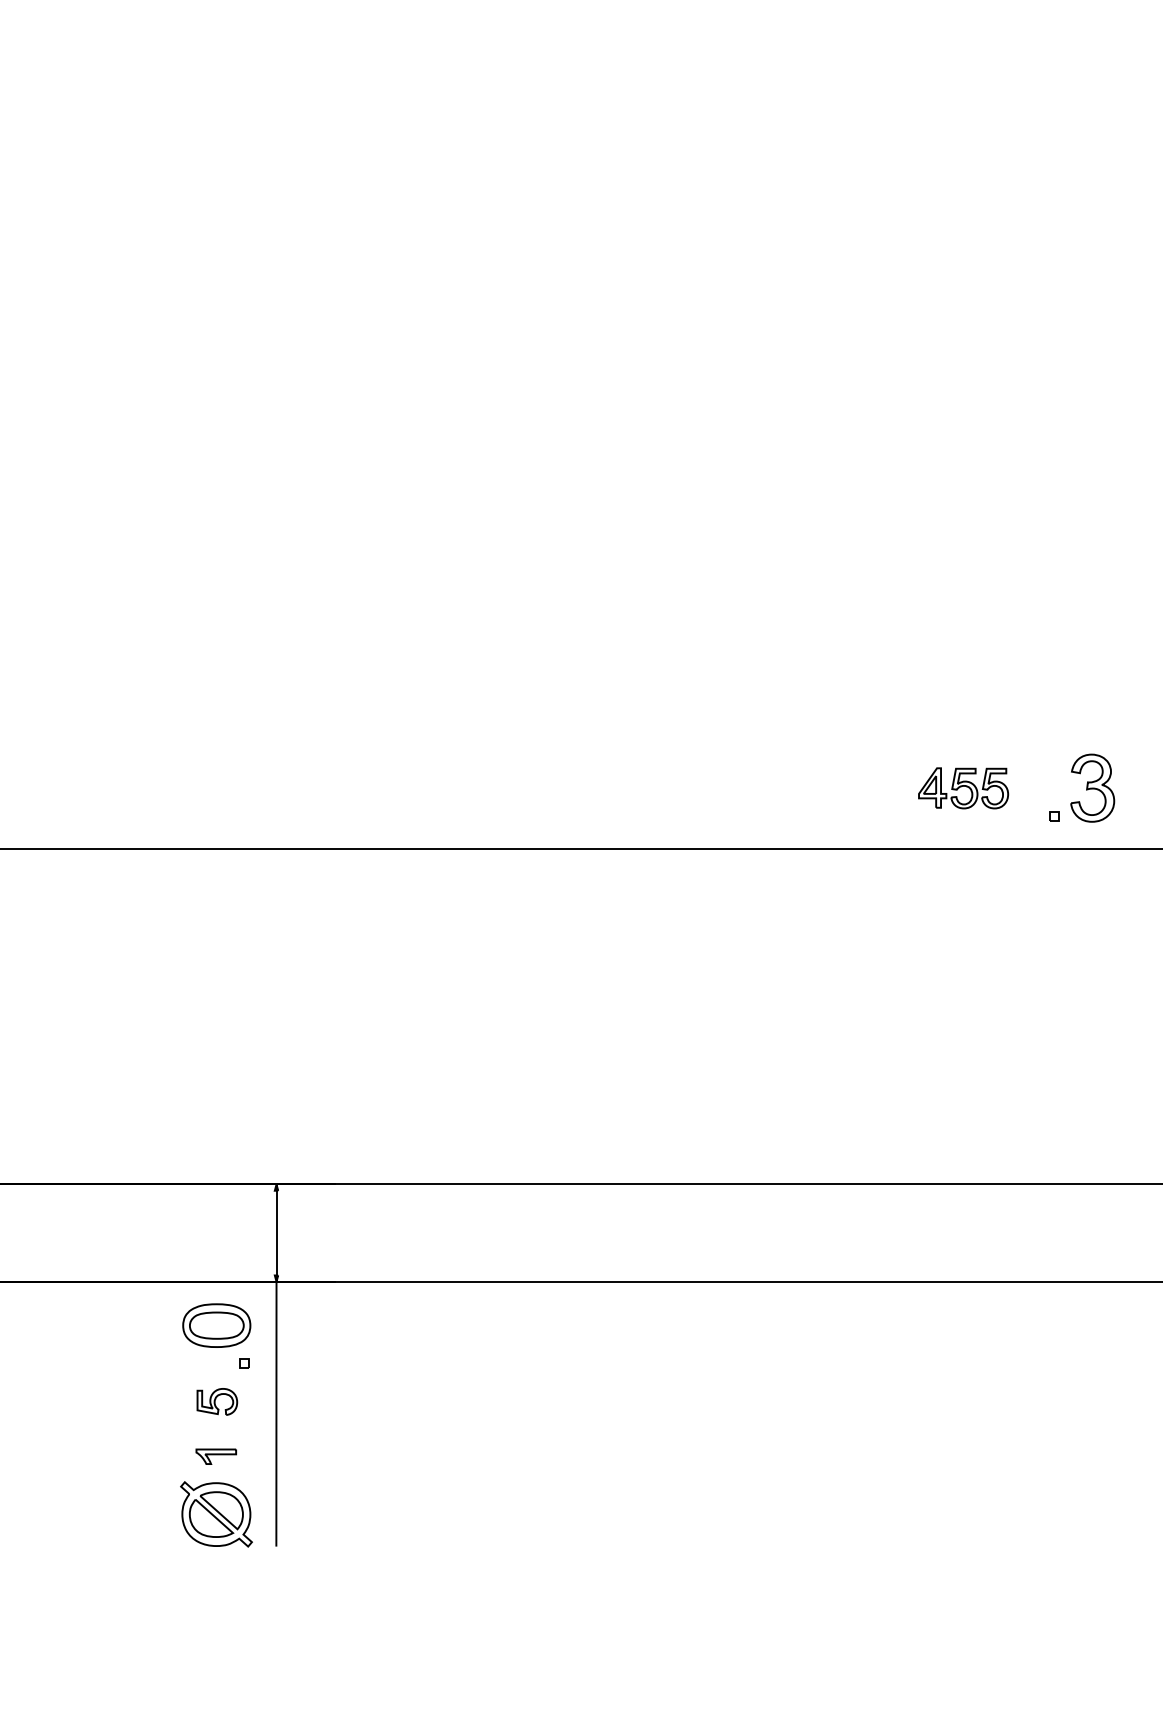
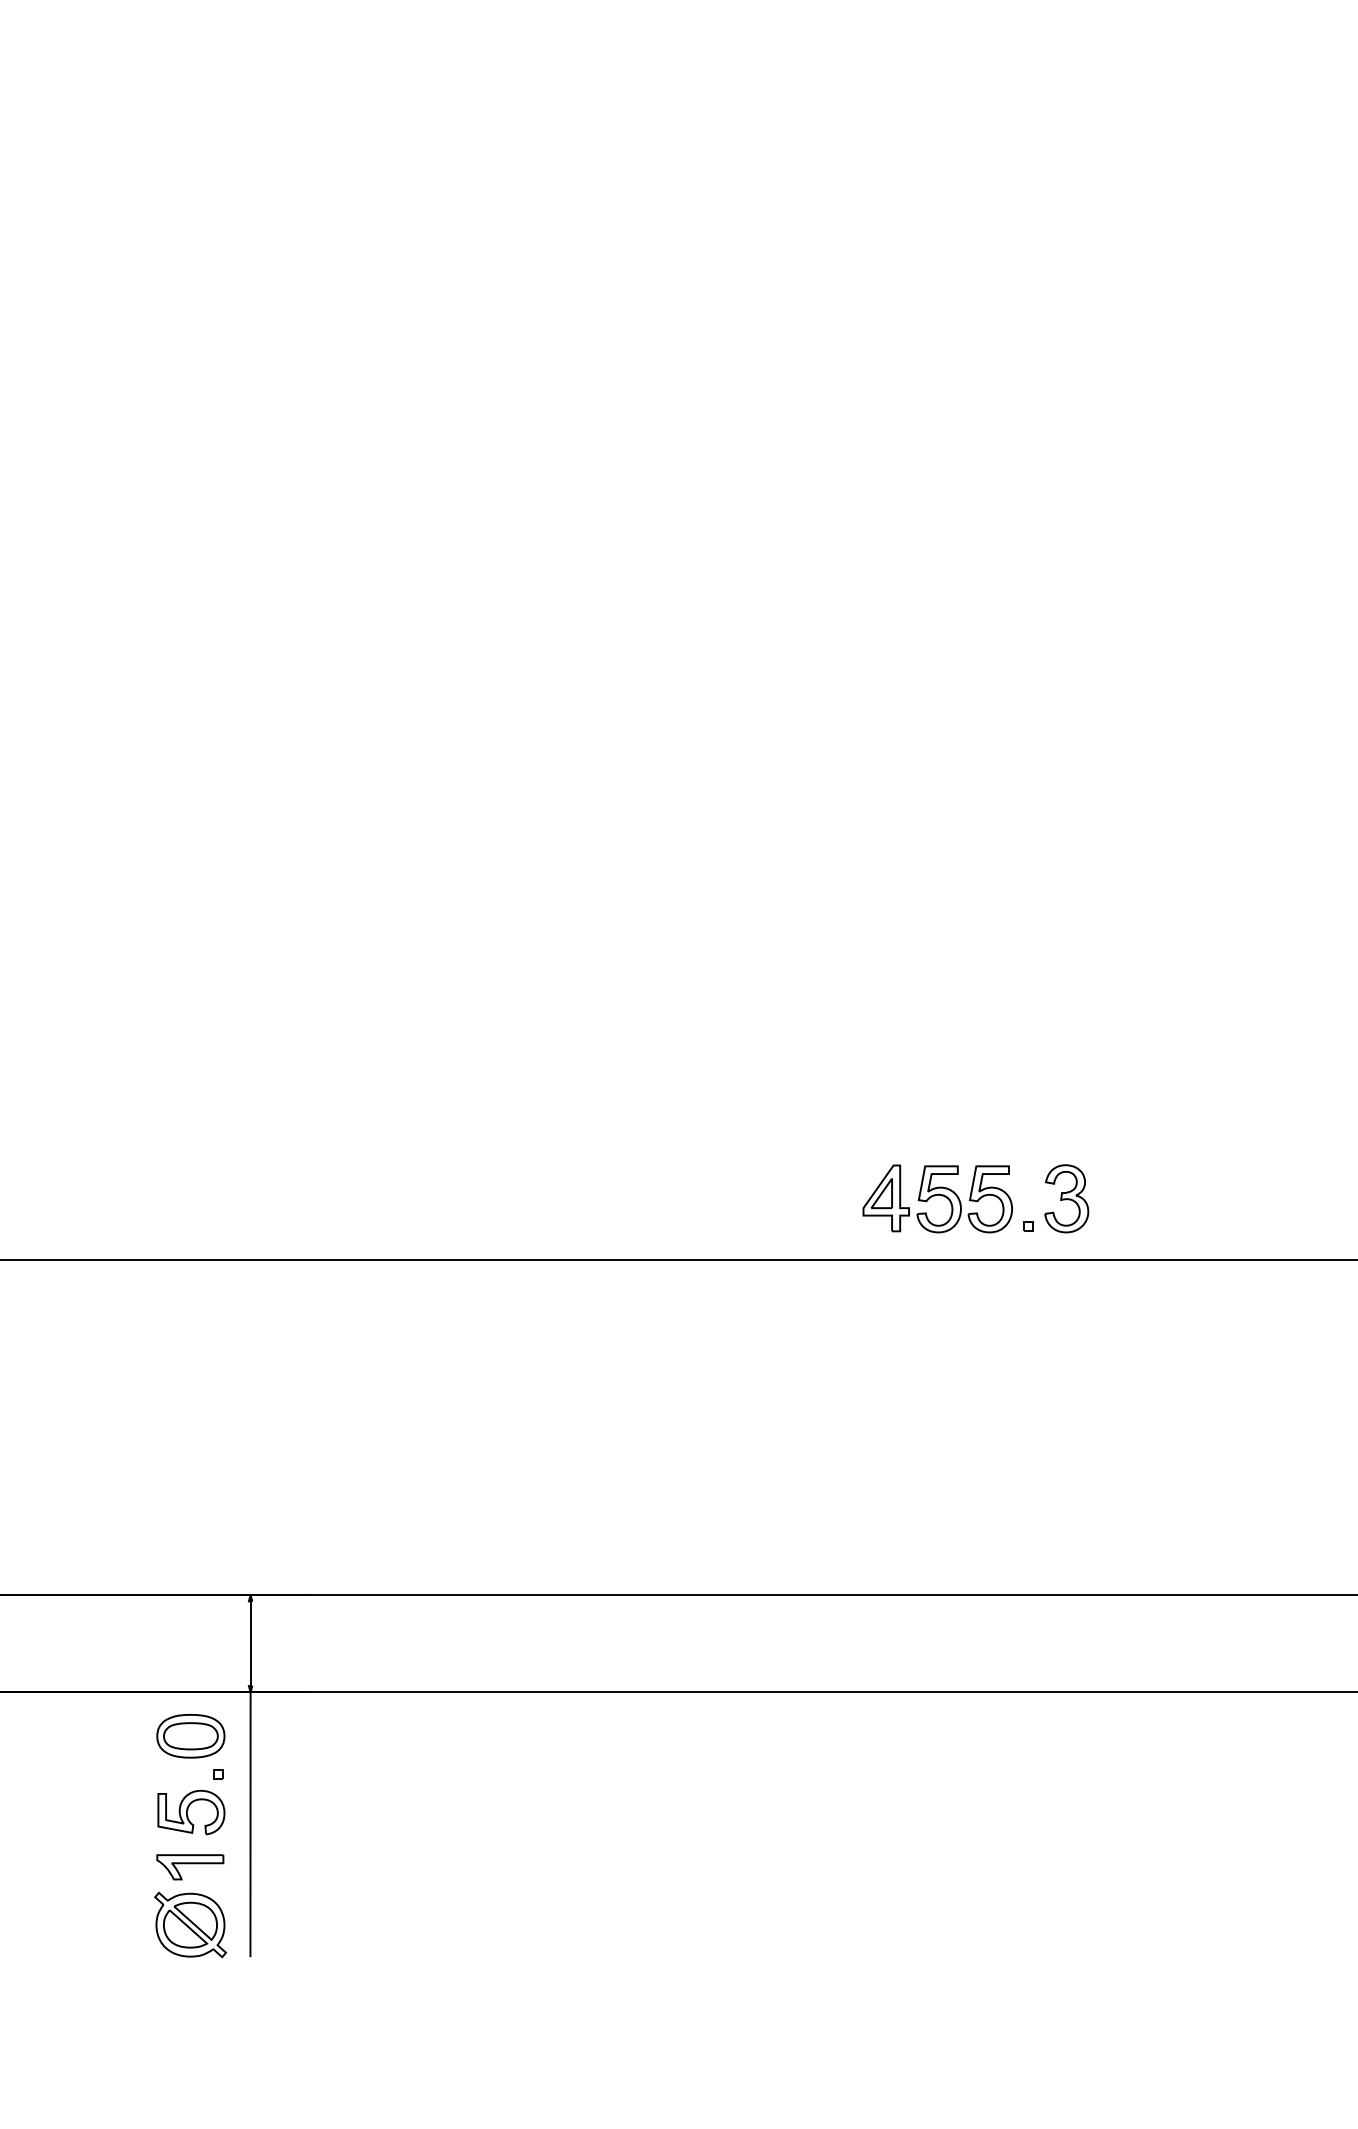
part: (963, 787) -> (937, 1198), size x1.67
part: (217, 1401) -> (191, 1812), size x1.67
part: (216, 1456) -> (190, 1867), size x1.67

